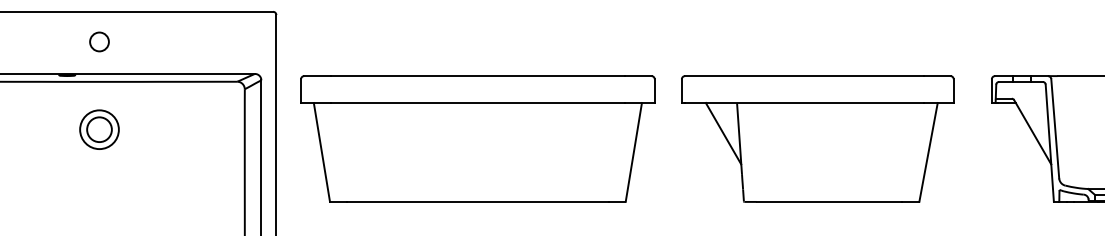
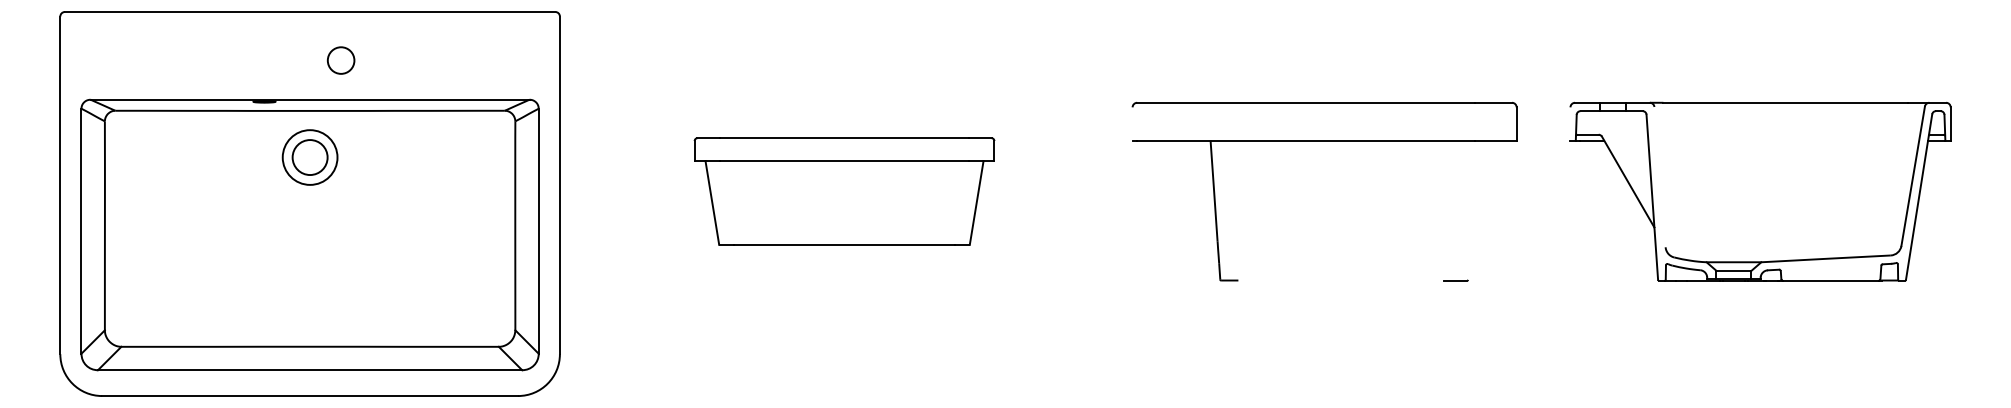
circle: (99, 41) -> (340, 60), moved
line: (681, 90) -> (1132, 123), removed
line: (991, 90) -> (1570, 123), removed
part: (99, 129) -> (309, 157), moved
line: (1054, 129) -> (1659, 177), removed
line: (723, 133) -> (1191, 183), removed
part: (477, 138) -> (844, 191), size x0.6
line: (928, 151) -> (1481, 209), removed
line: (829, 201) -> (1341, 280), removed

